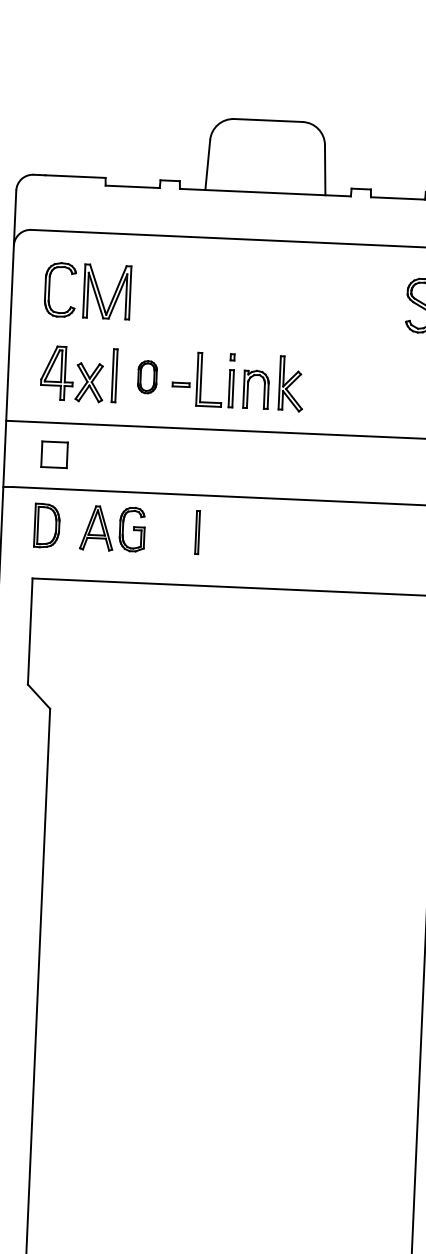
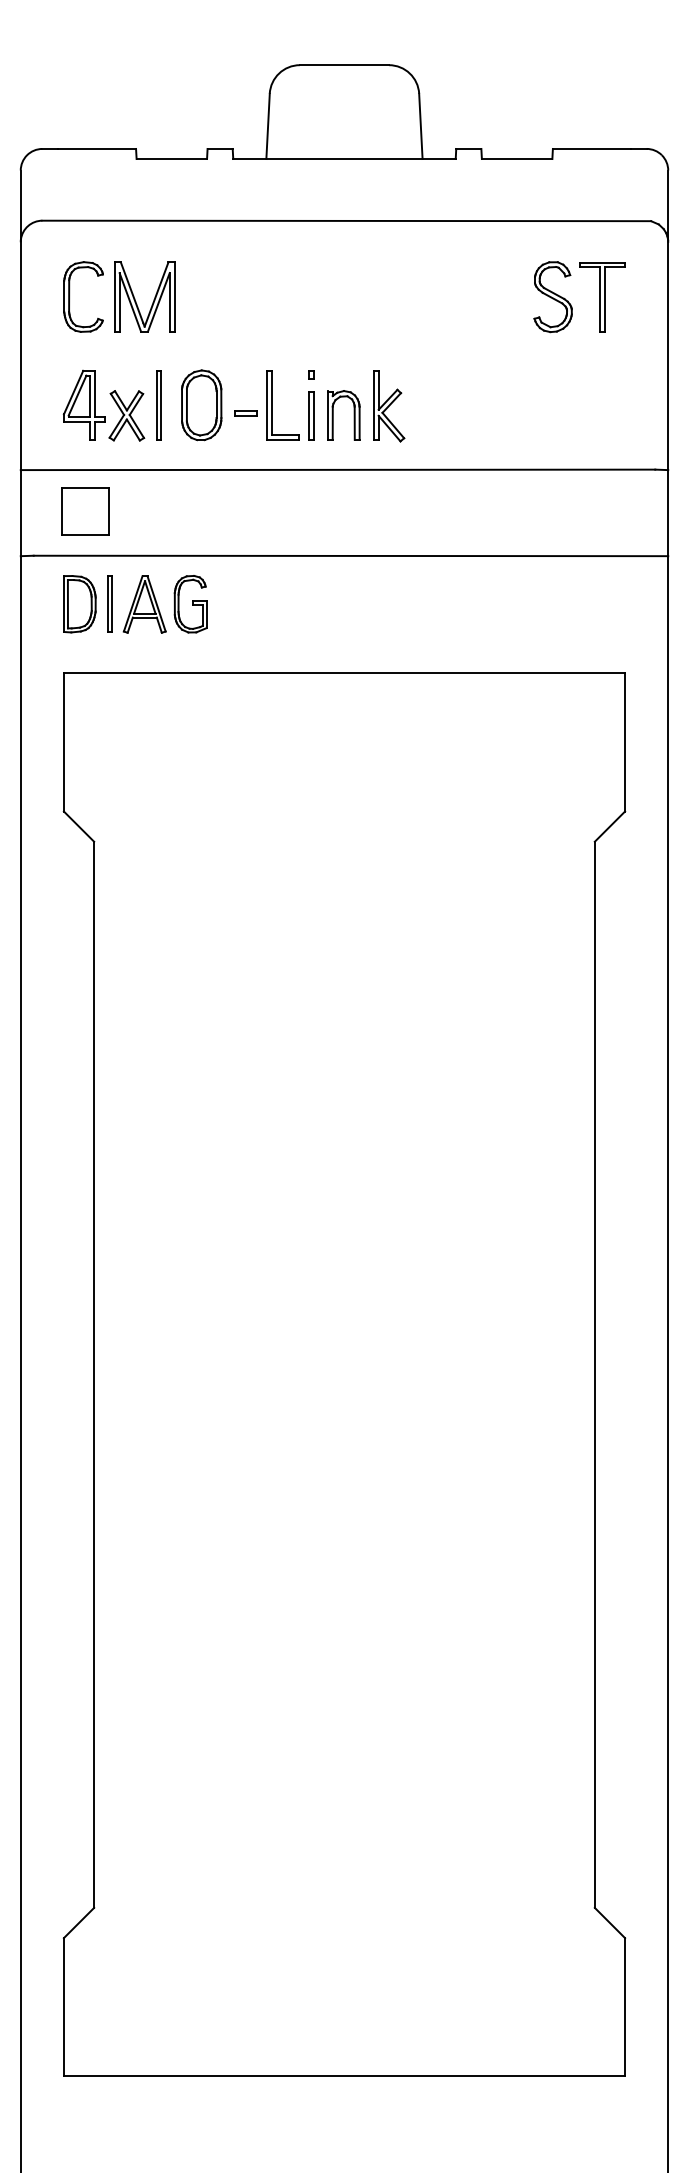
part: (147, 377) -> (201, 405), size x1.67
part: (54, 454) -> (85, 511), size x1.43
part: (197, 531) -> (109, 603), moved

